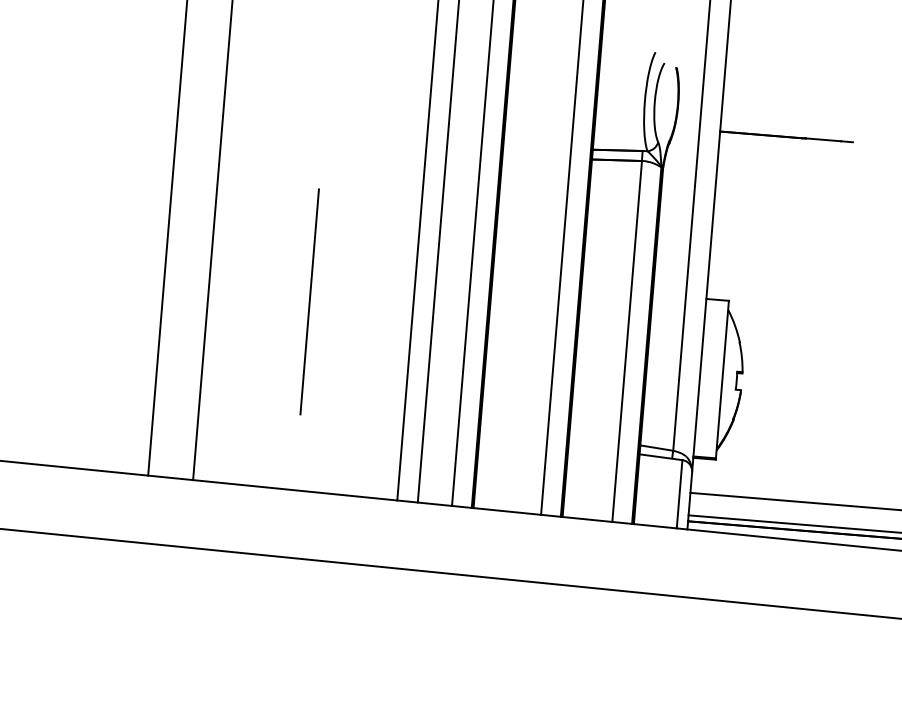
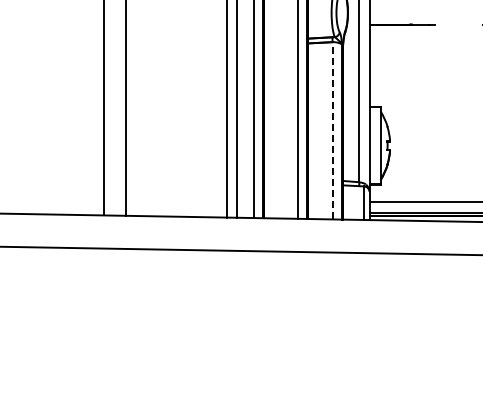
line: (308, 300) -> (175, 123), removed
line: (627, 340) -> (332, 130), solid -> dashed

